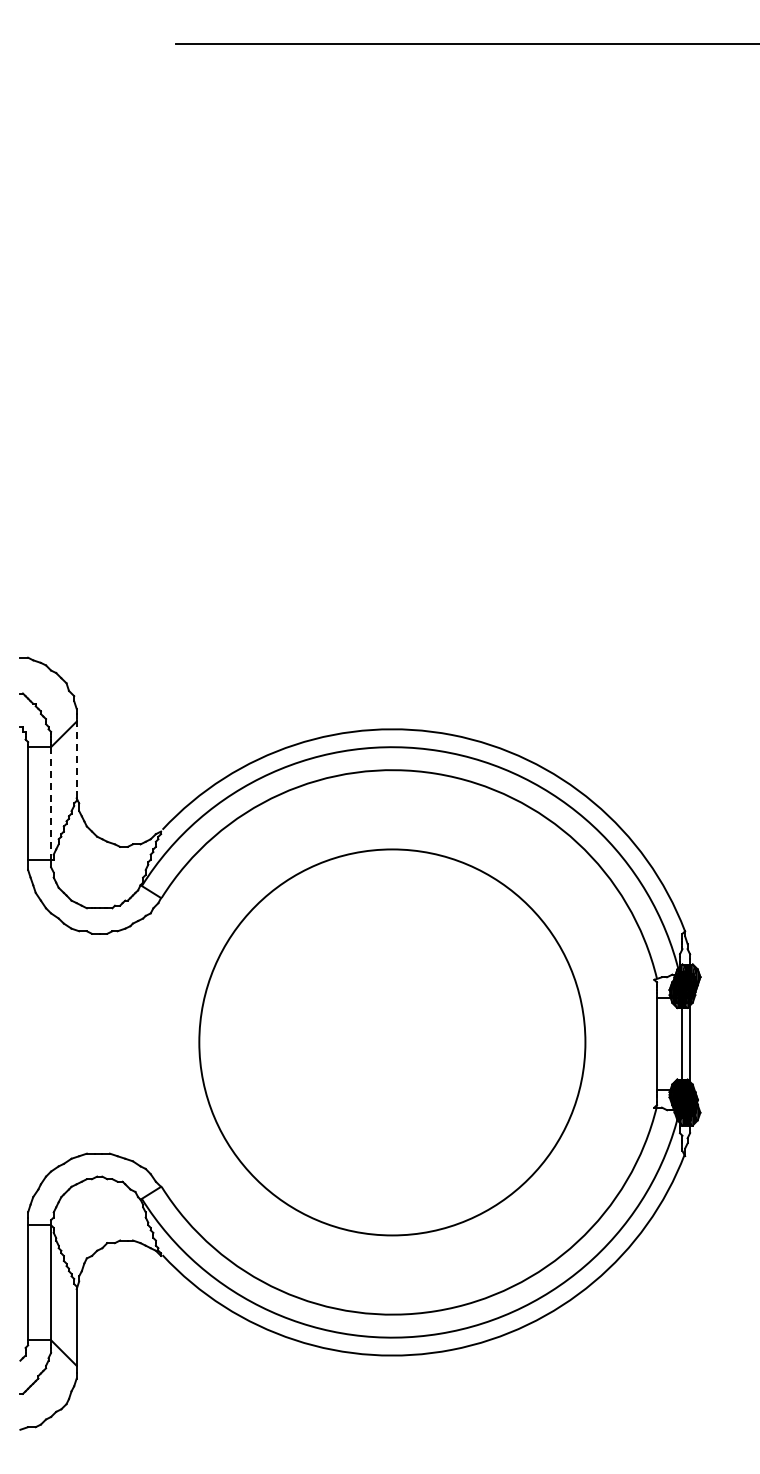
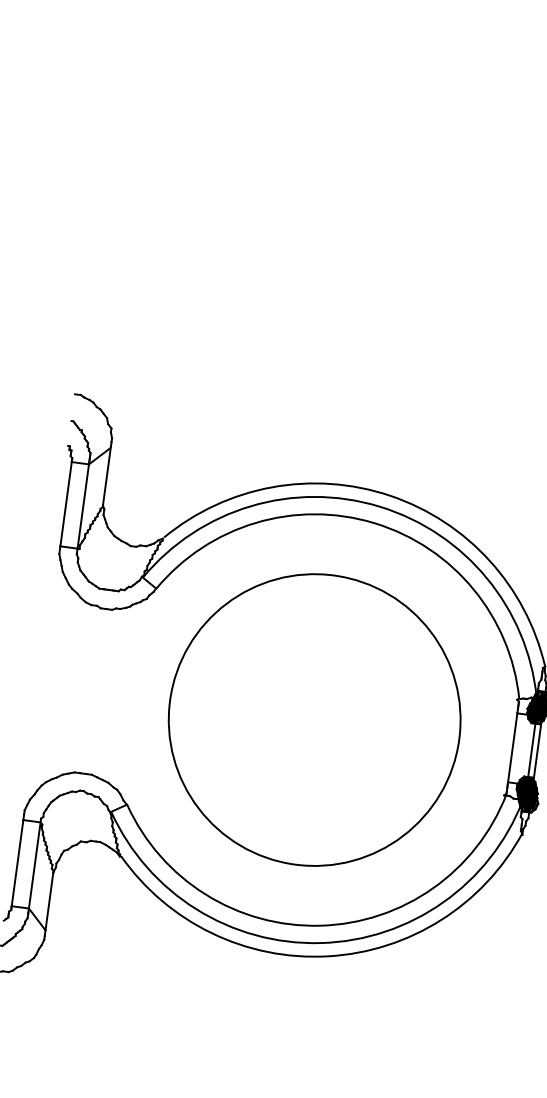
line: (76, 758) -> (106, 475), dashed -> solid
line: (51, 803) -> (83, 506), dashed -> solid

